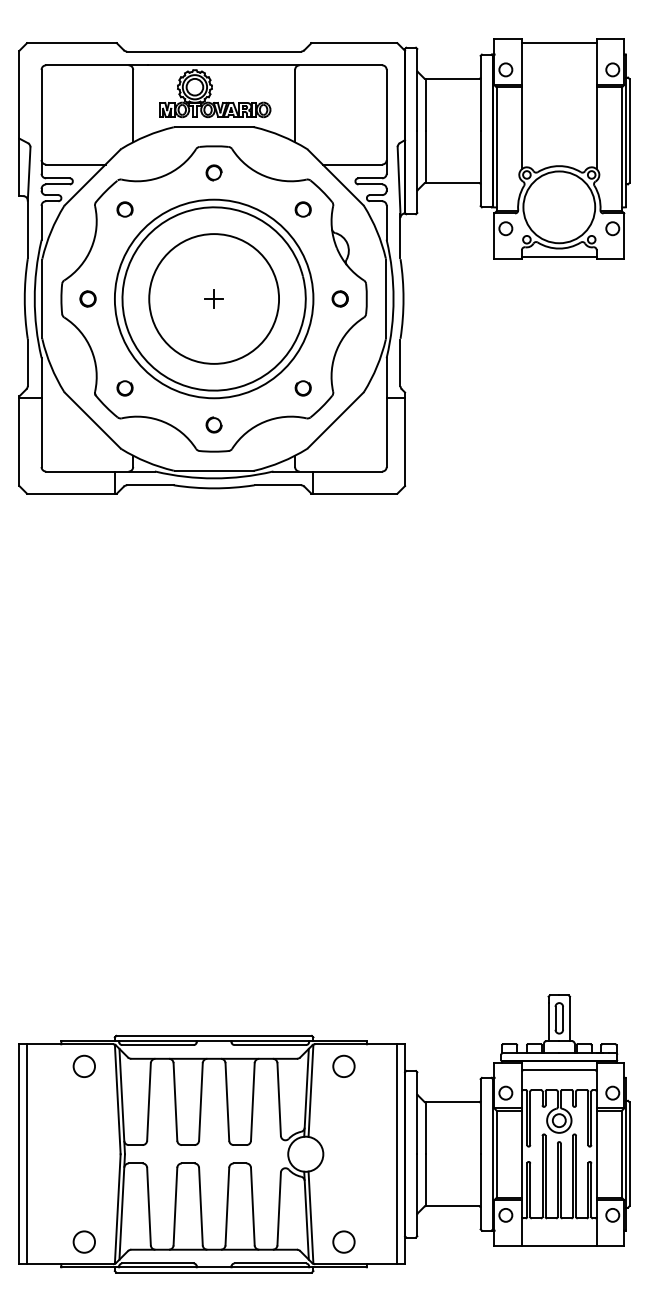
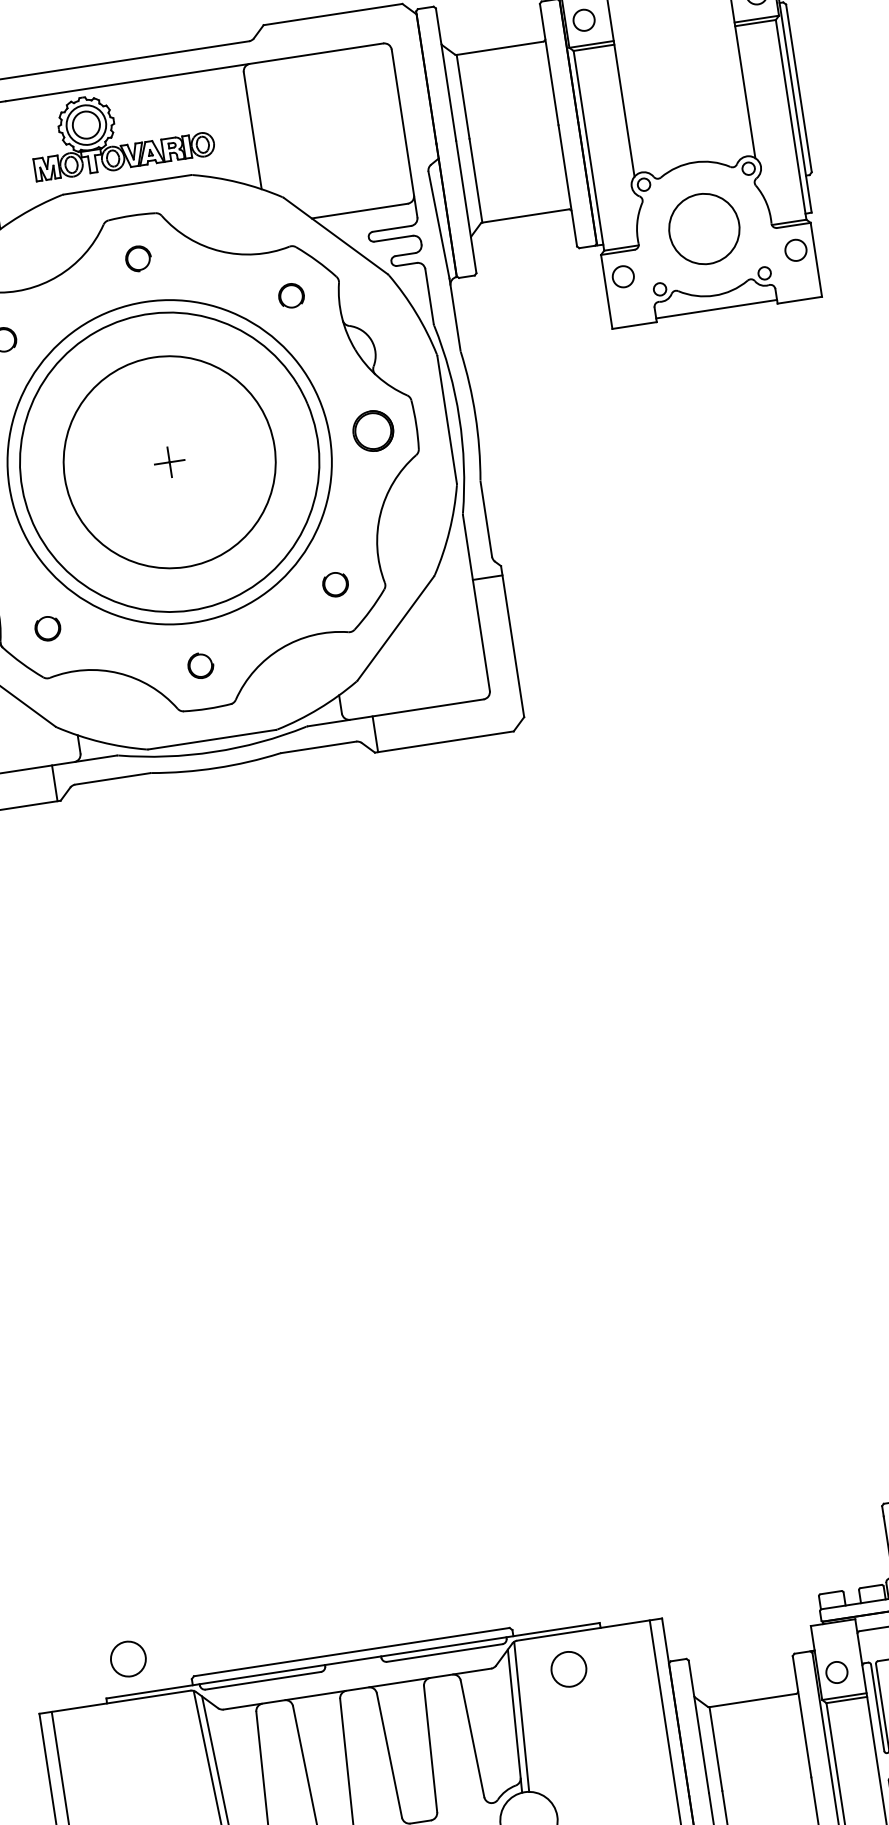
circle: (559, 207) -> (704, 229), size x0.6
part: (339, 298) -> (371, 430), size x1.6
circle: (83, 1065) -> (126, 1657), moved

